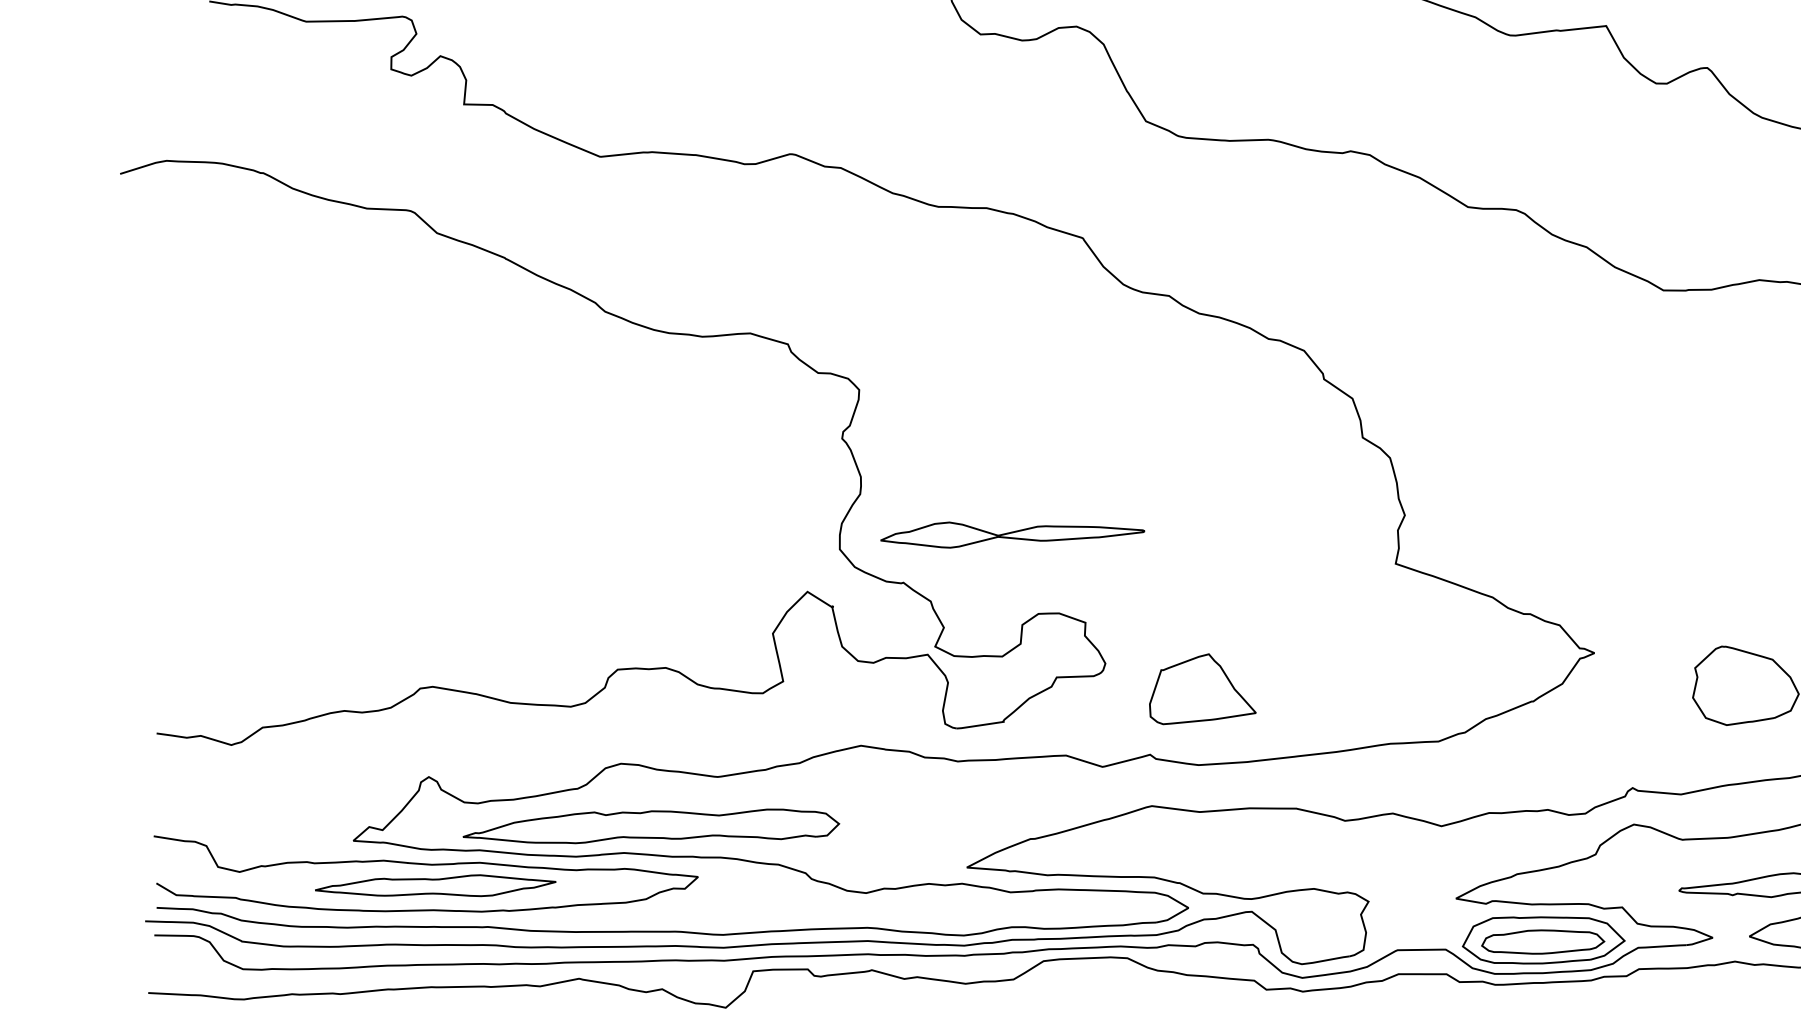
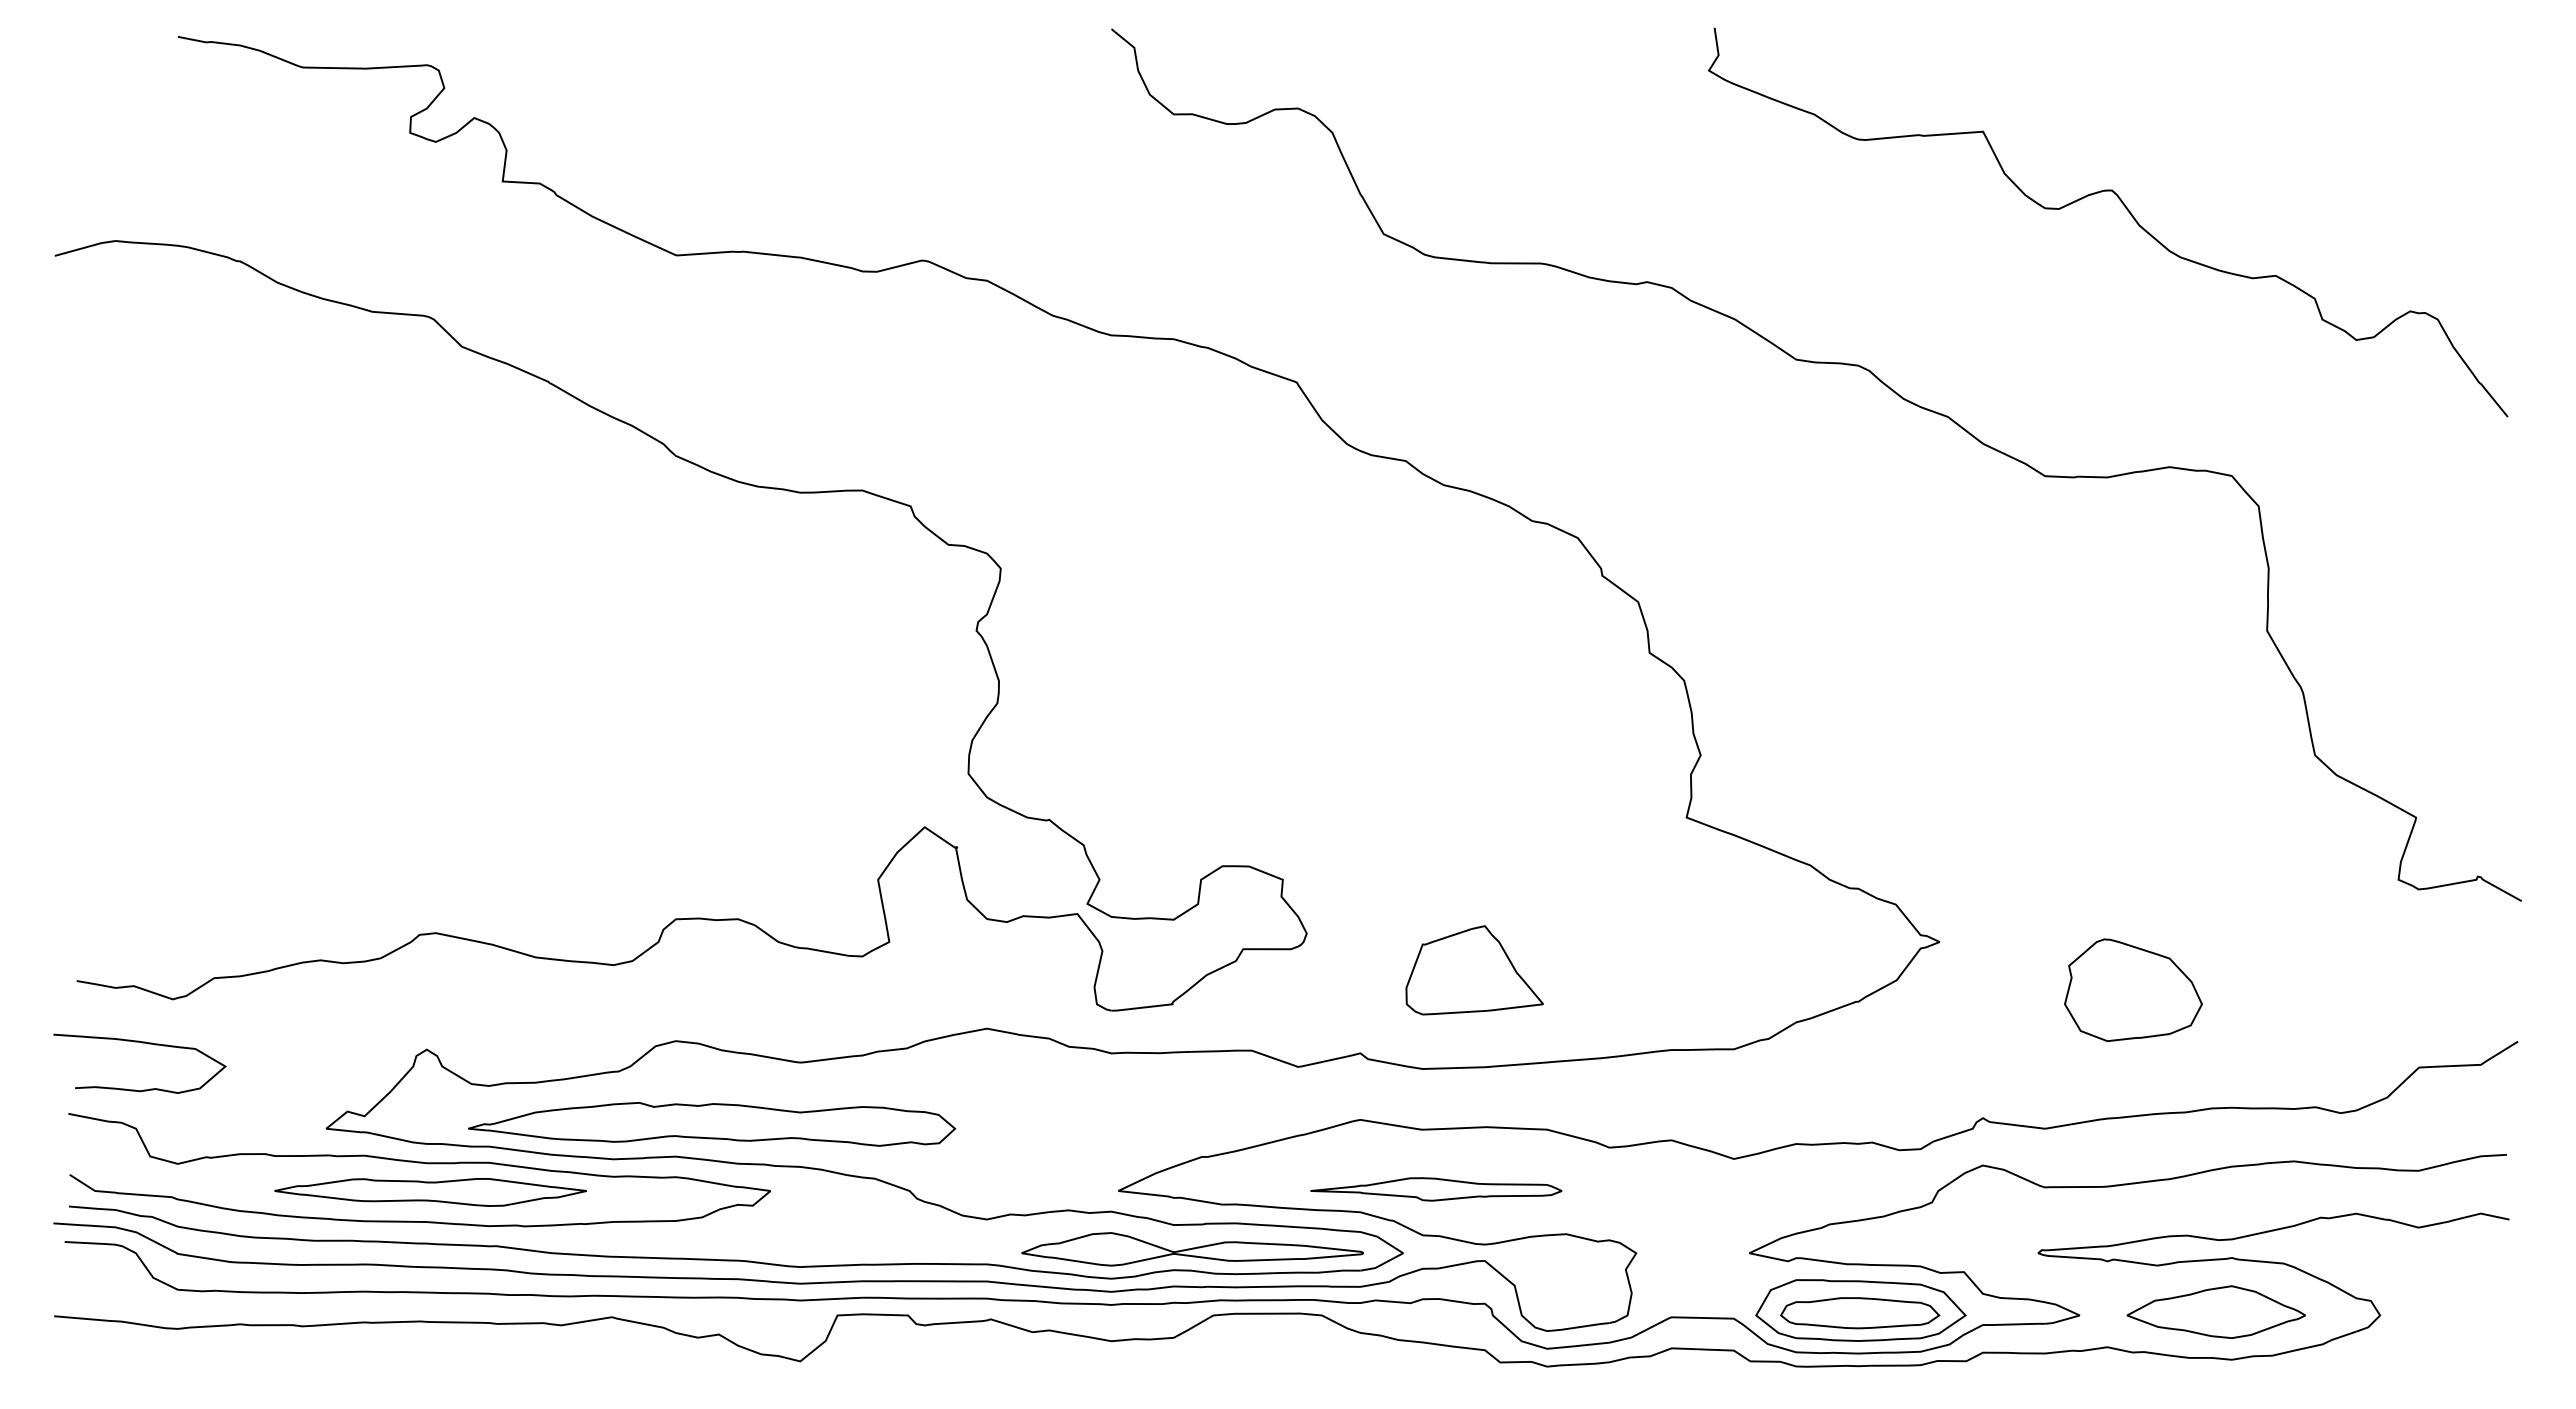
part: (1012, 533) -> (1192, 1249), moved
part: (1202, 688) -> (1474, 970), moved
curve: (209, 779) -> (142, 1043), added
part: (1212, 857) -> (1436, 1189), added

